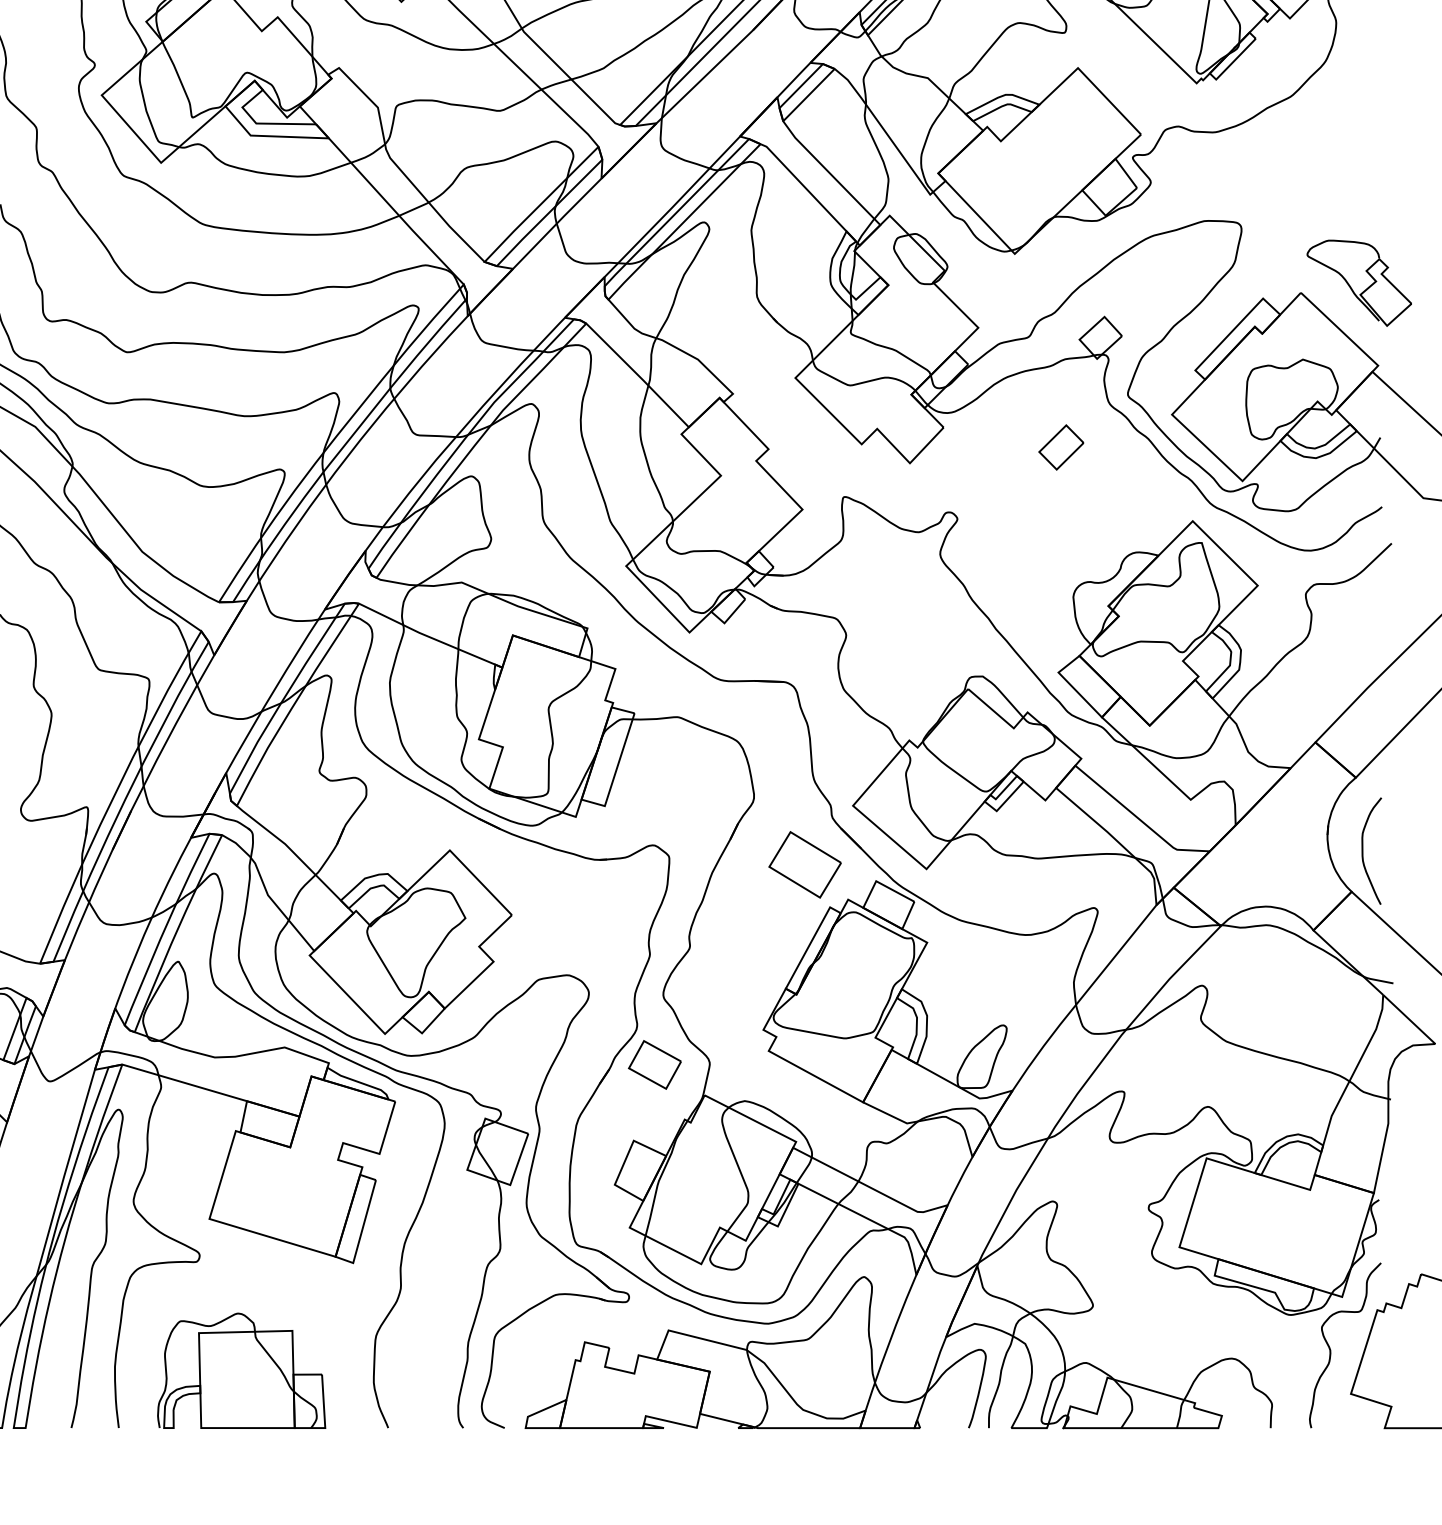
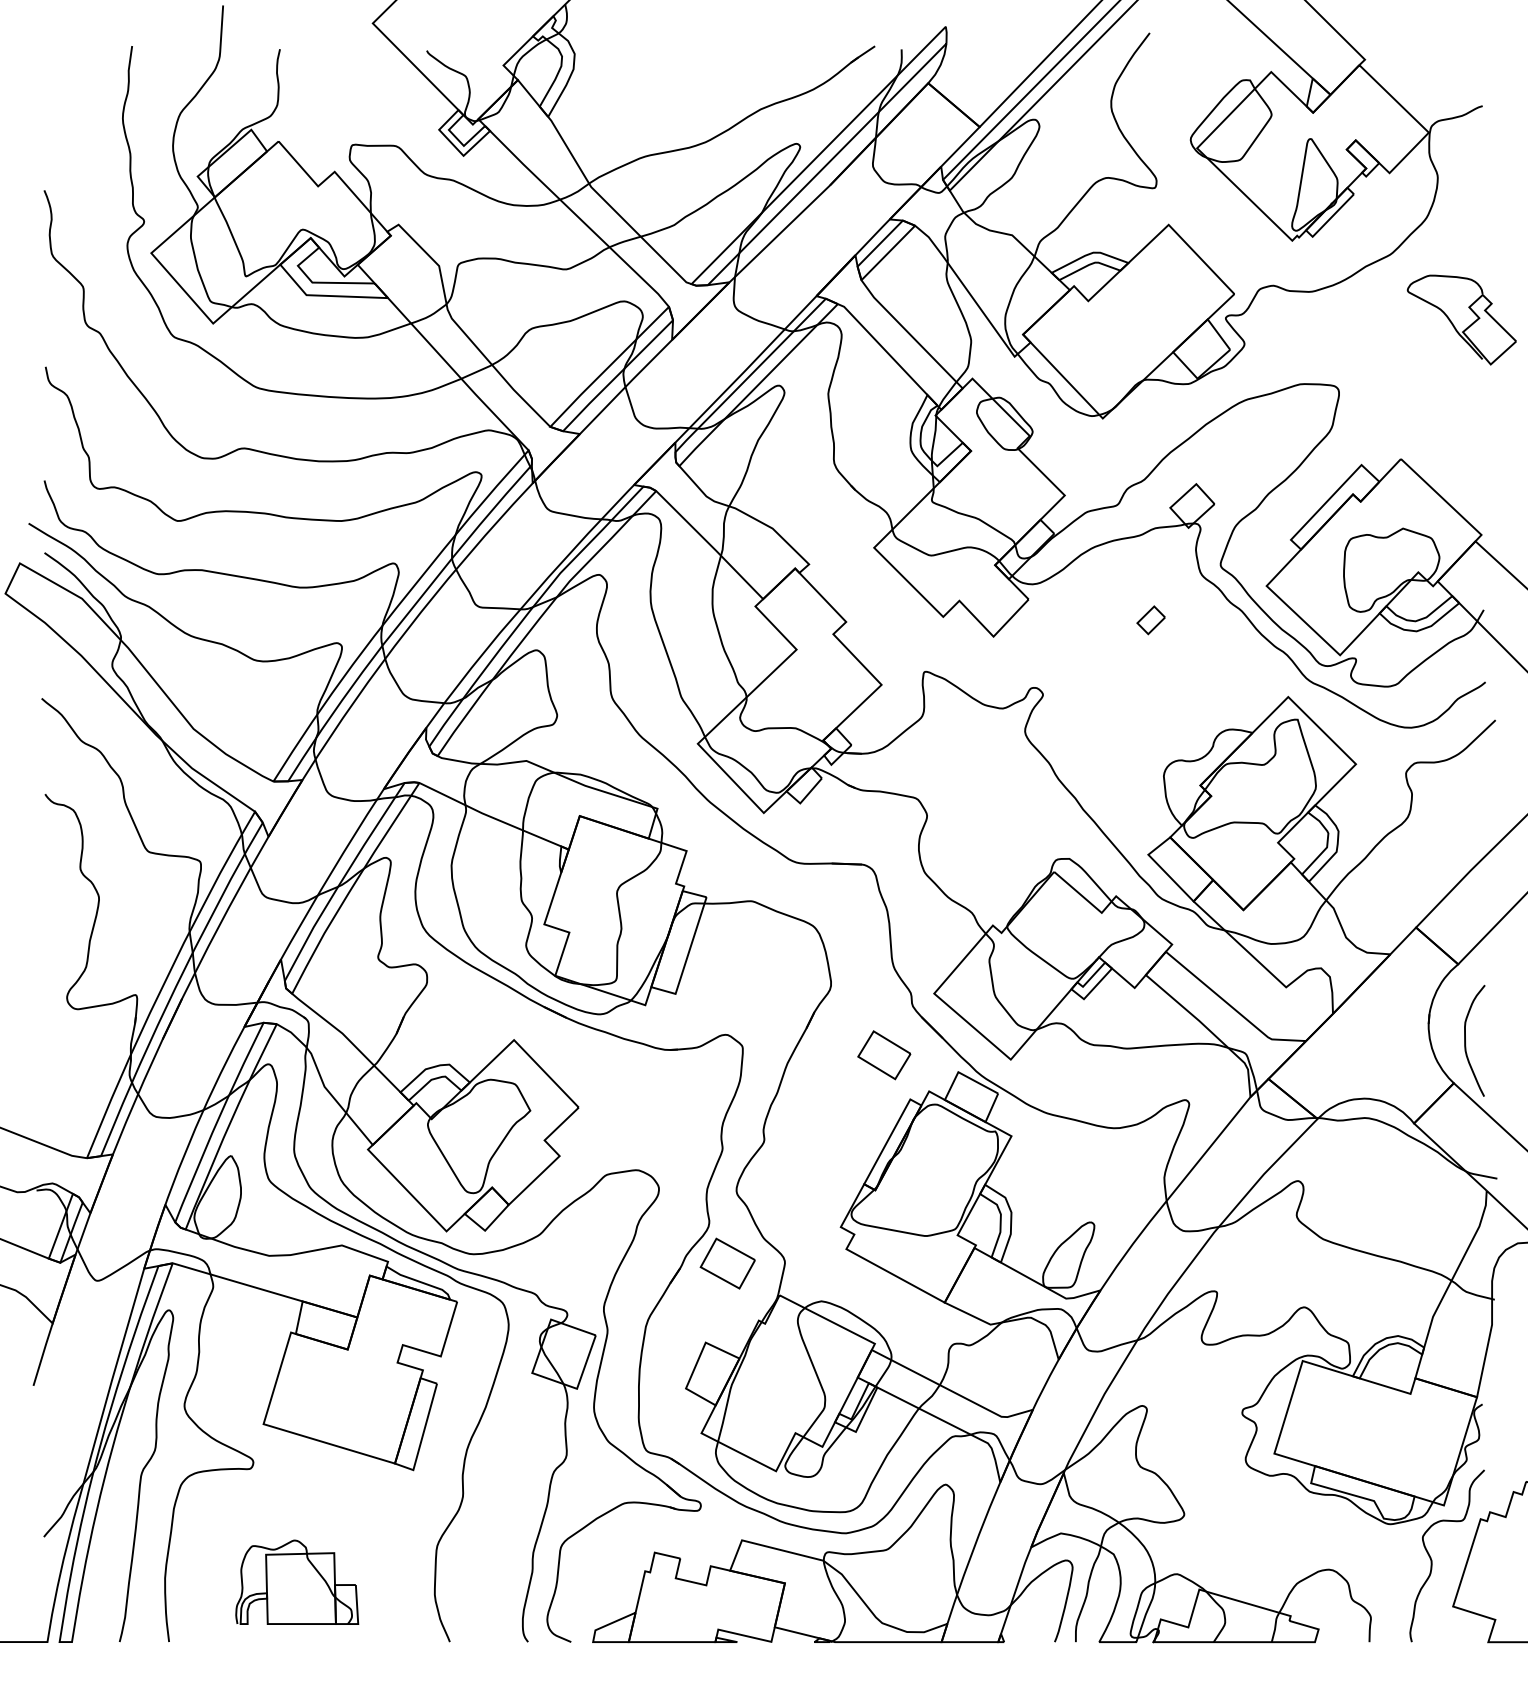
part: (1359, 282) -> (1461, 319), moved
part: (1060, 447) -> (1150, 620), size x0.6
part: (805, 865) -> (884, 1055), size x0.7
part: (242, 1369) -> (297, 1581), size x0.7

